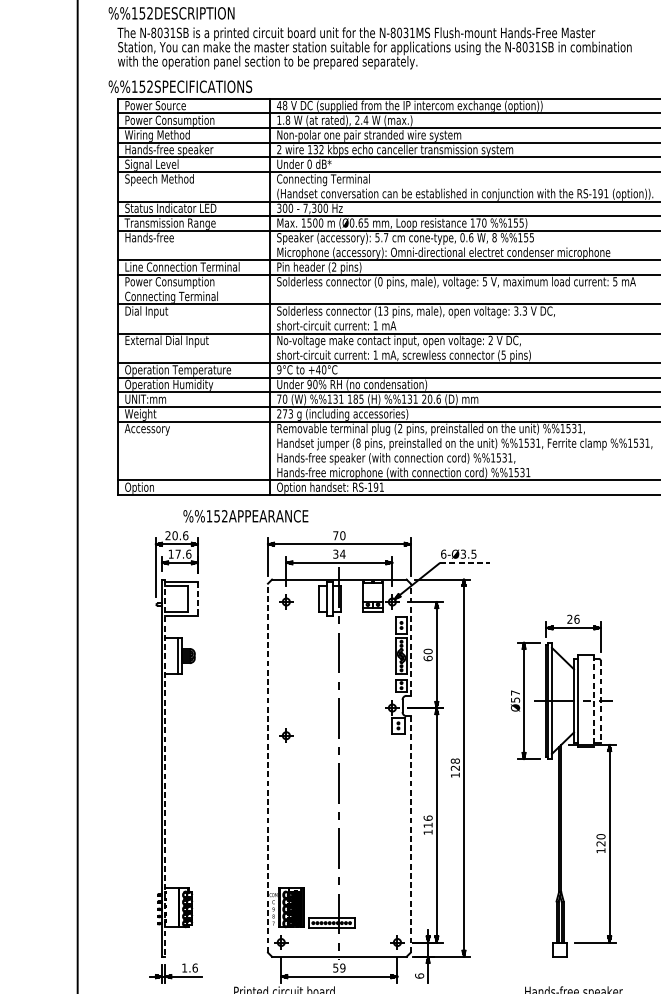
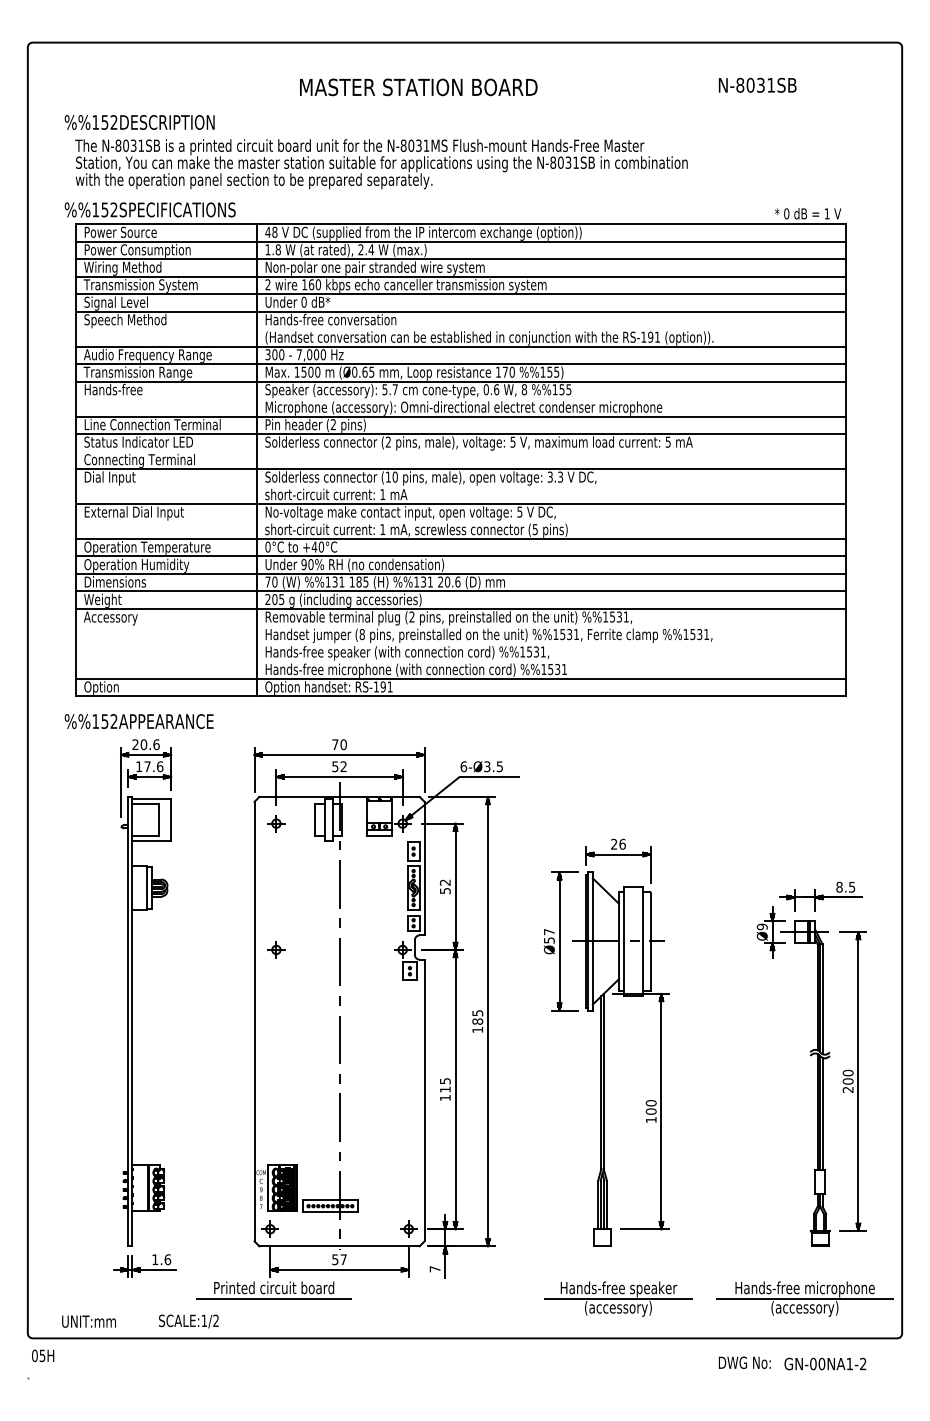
text: (318, 149) -> (314, 284), 132 -> 160
text: (172, 150) -> (140, 285), Hands-free speaker -> Transmission System
text: (331, 179) -> (330, 320), Connecting Terminal -> Hands-free conversation
text: (178, 208) -> (147, 355), Status Indicator LED -> Audio Frequency Range
text: (314, 208) -> (309, 354), 7,300 -> 7,000
text: (380, 281) -> (388, 441), (0 -> (2
text: (170, 282) -> (138, 443), Power Consumption -> Status Indicator LED
text: (385, 310) -> (394, 476), (13 -> (10
text: (490, 339) -> (519, 511), 2 -> 5
text: (278, 370) -> (267, 547), 9°C -> 0°C
text: (151, 398) -> (115, 581), UNIT:mm -> Dimensions
text: (288, 413) -> (278, 599), 273 -> 205
text: (245, 516) -> (138, 721), moved
text: (339, 554) -> (339, 766), 34 -> 52
line: (465, 562) -> (489, 776), dashed -> solid
line: (198, 599) -> (171, 820), dashed -> solid
line: (410, 639) -> (424, 868), dashed -> solid
text: (427, 654) -> (444, 886), 60 -> 52
line: (594, 700) -> (643, 941), dashed -> solid
line: (600, 701) -> (650, 942), dashed -> solid
part: (286, 735) -> (276, 949), moved
text: (455, 764) -> (477, 1017), 128 -> 185
line: (165, 768) -> (132, 1021), dashed -> solid
line: (267, 768) -> (254, 1021), dashed -> solid
text: (427, 817) -> (444, 1080), 116 -> 115
line: (410, 834) -> (424, 1100), dashed -> solid
text: (600, 843) -> (650, 1111), 120 -> 100
text: (342, 967) -> (343, 1259), 59 -> 57
text: (419, 976) -> (434, 1269), 6 -> 7

